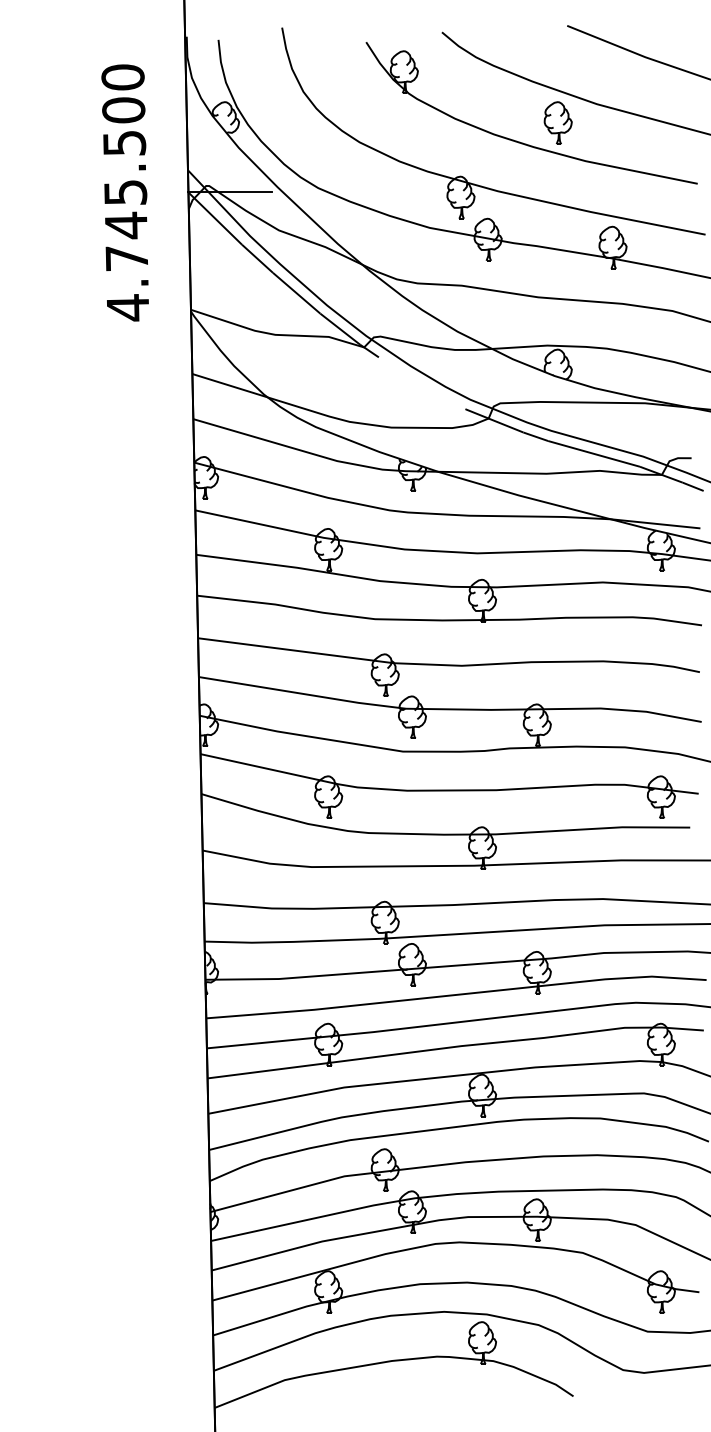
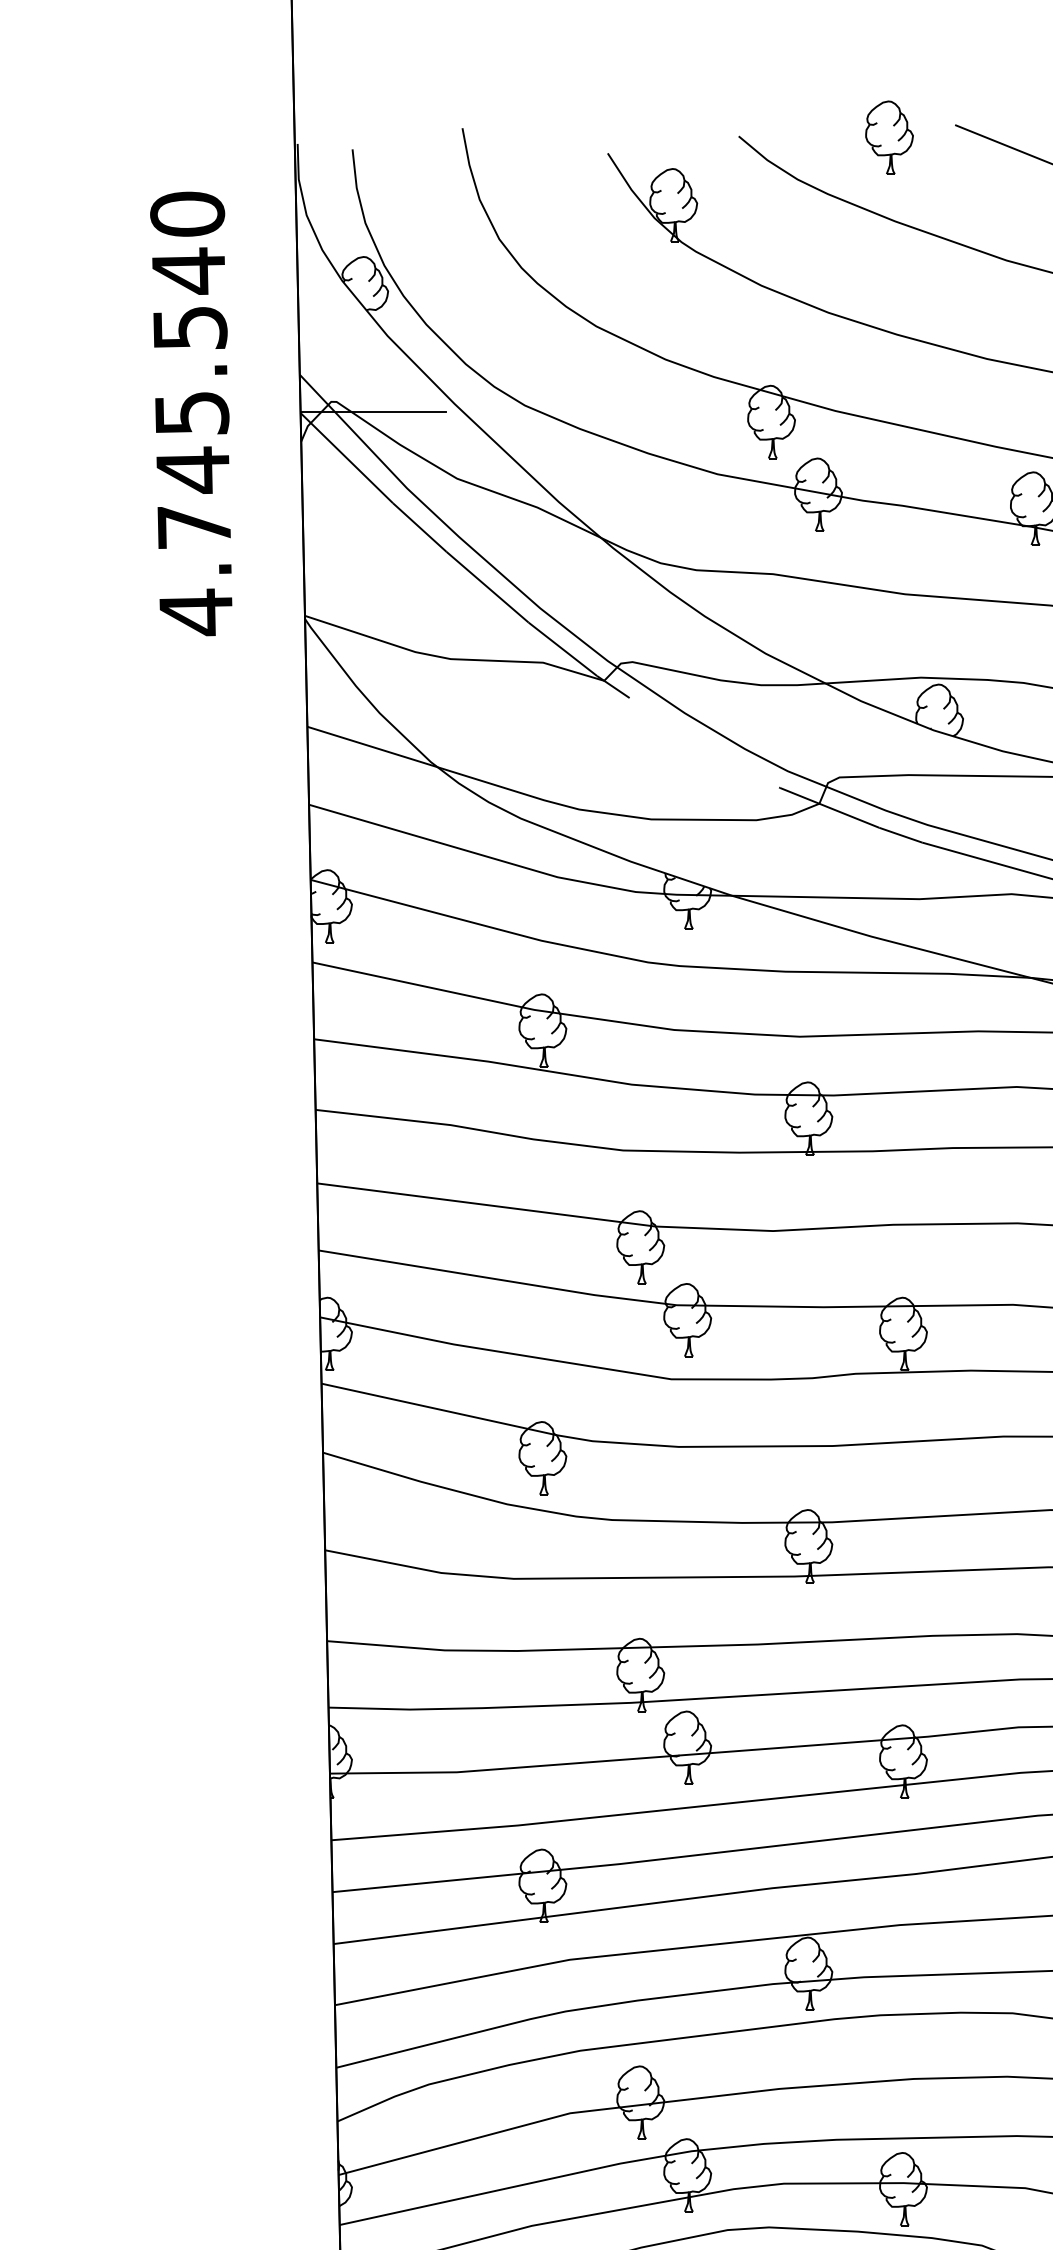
text: (123, 110) -> (188, 271), 4.745.500 -> 4.745.540
part: (557, 122) -> (888, 136), moved

